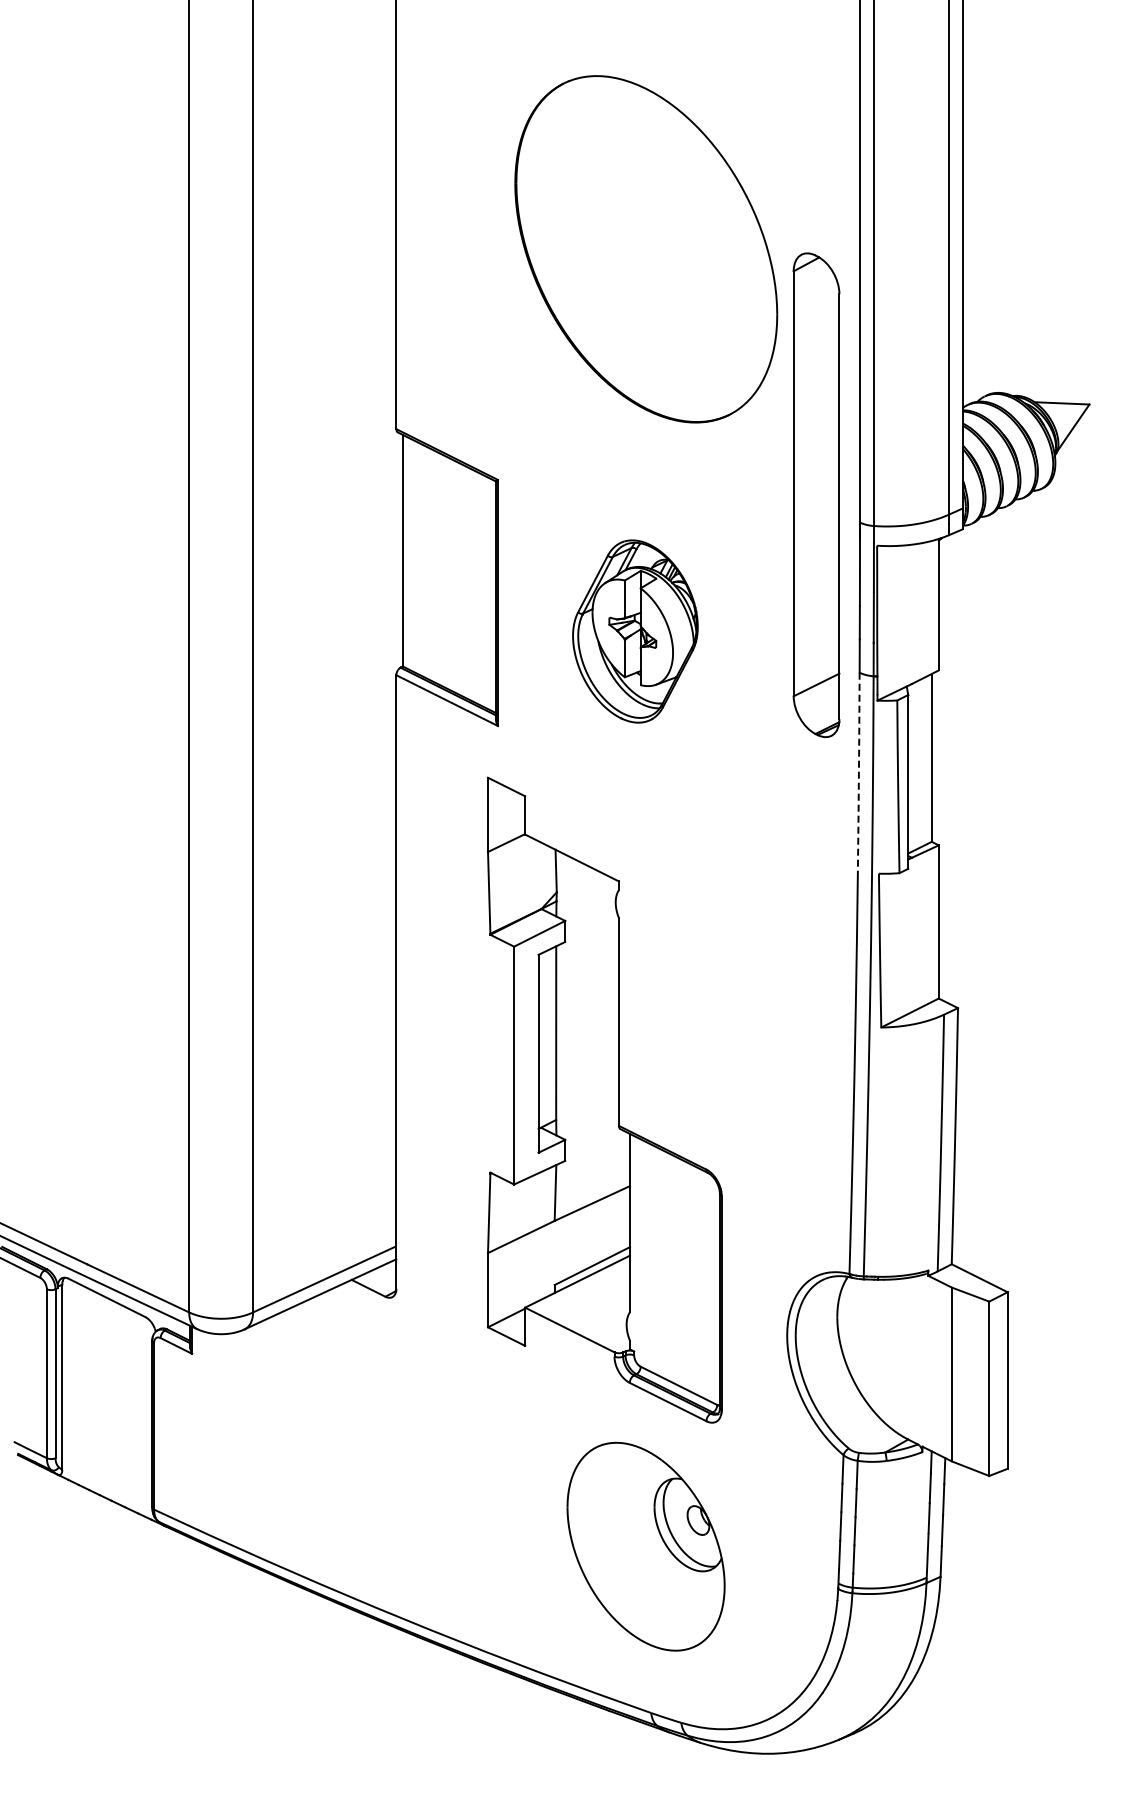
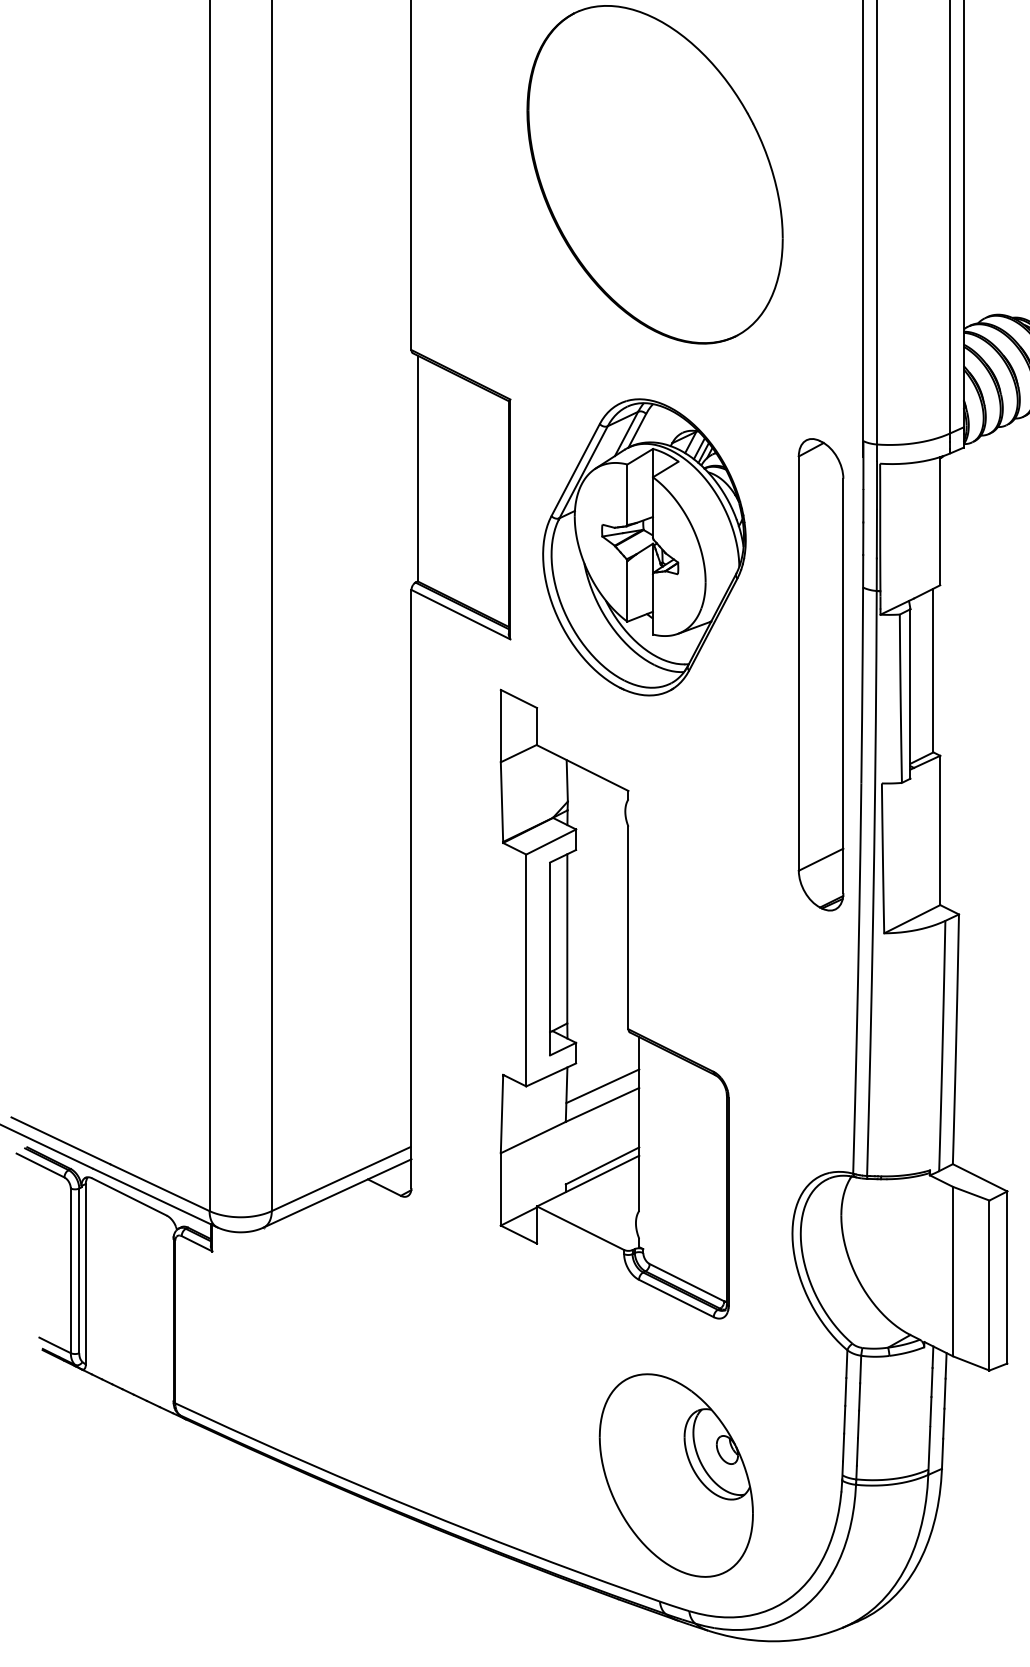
part: (816, 494) -> (821, 674), moved
part: (635, 631) -> (644, 547), size x1.67
line: (858, 773) -> (861, 685), dashed -> solid
line: (592, 1184) -> (602, 1086), added
part: (645, 1546) -> (675, 1475), moved

